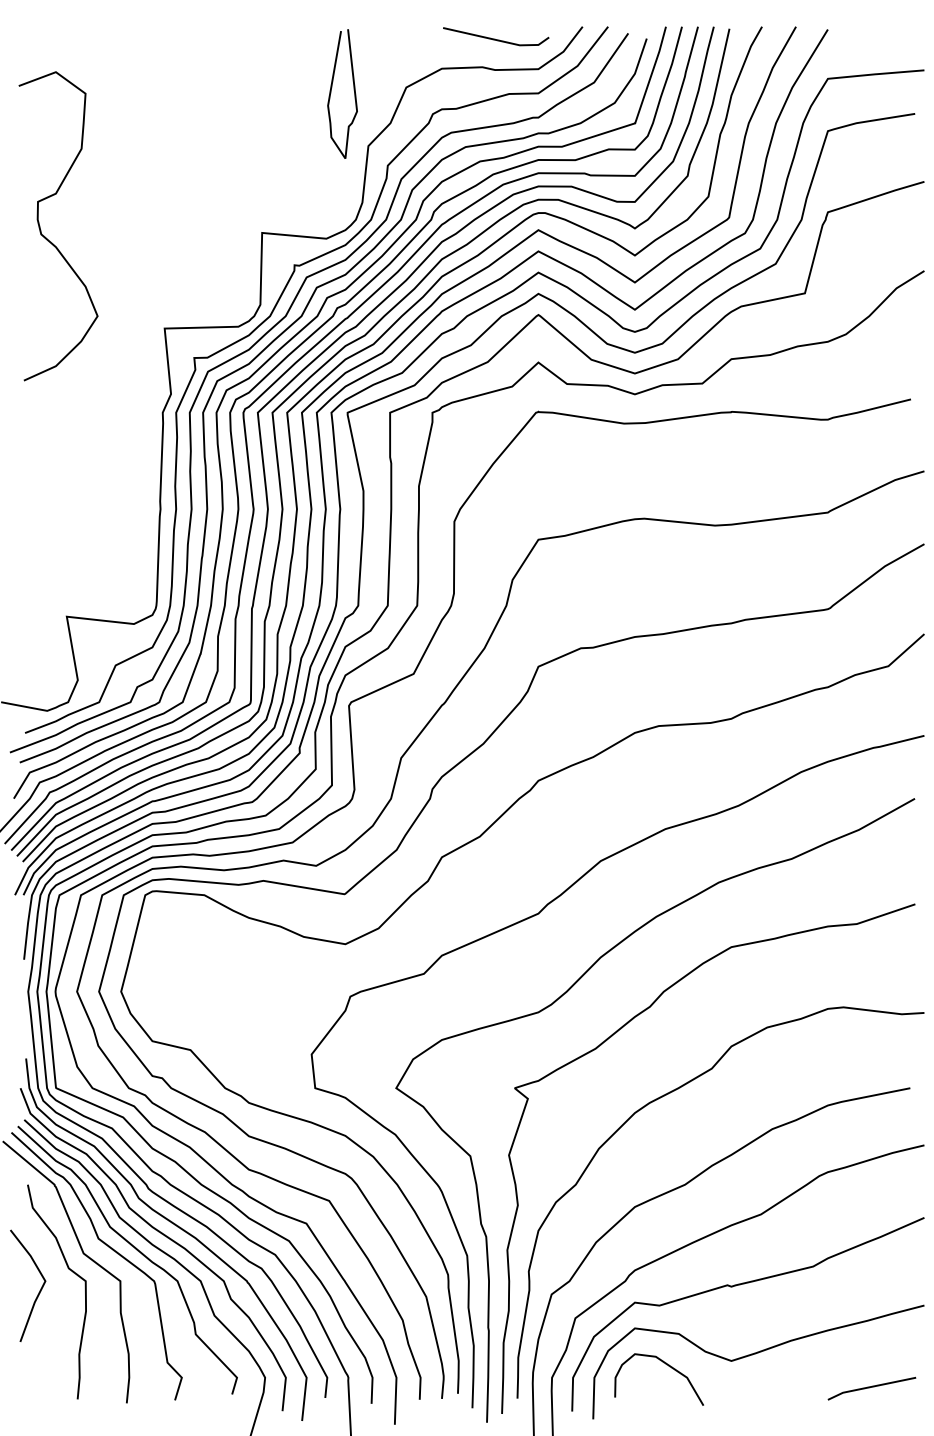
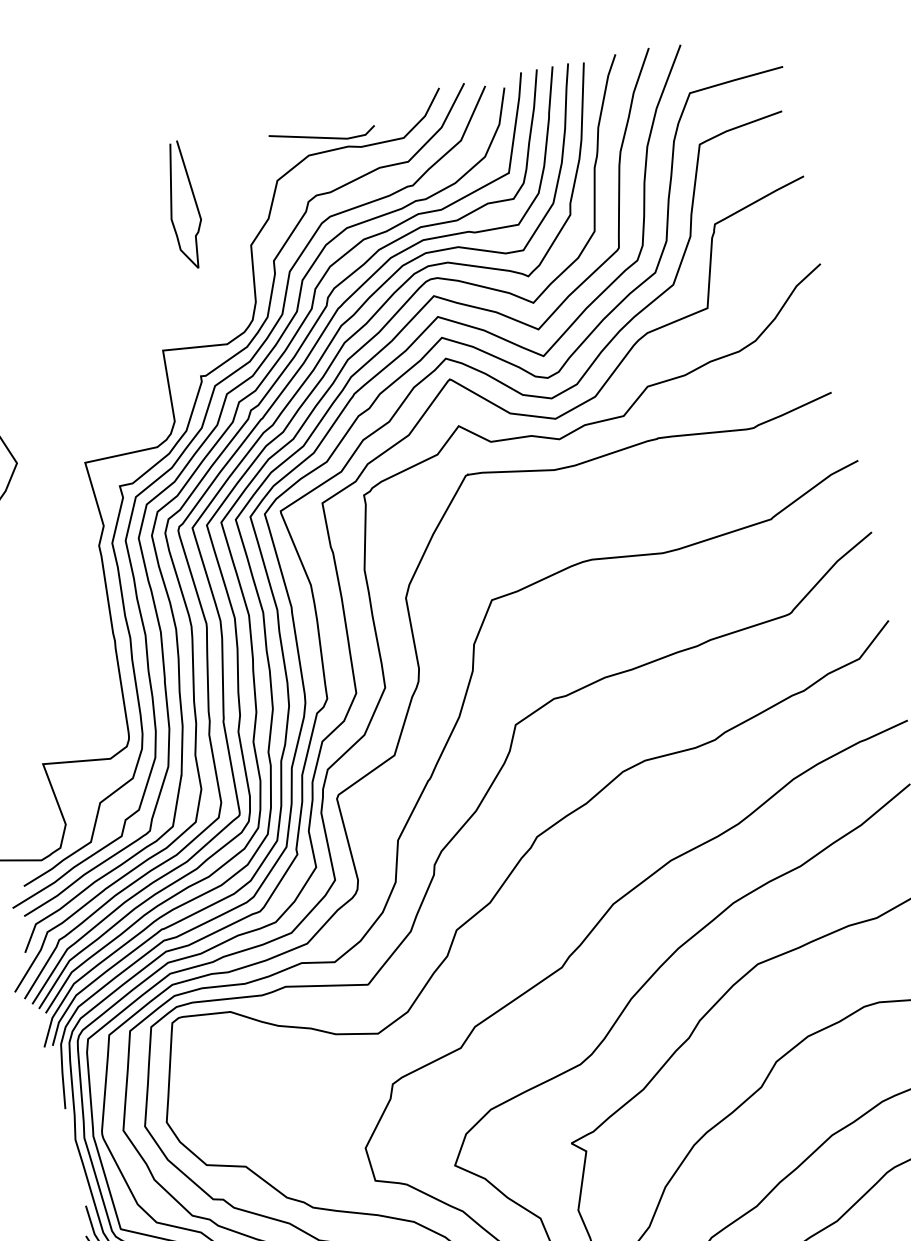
line: (495, 38) -> (322, 136), moved
curve: (331, 93) -> (172, 206), moved

